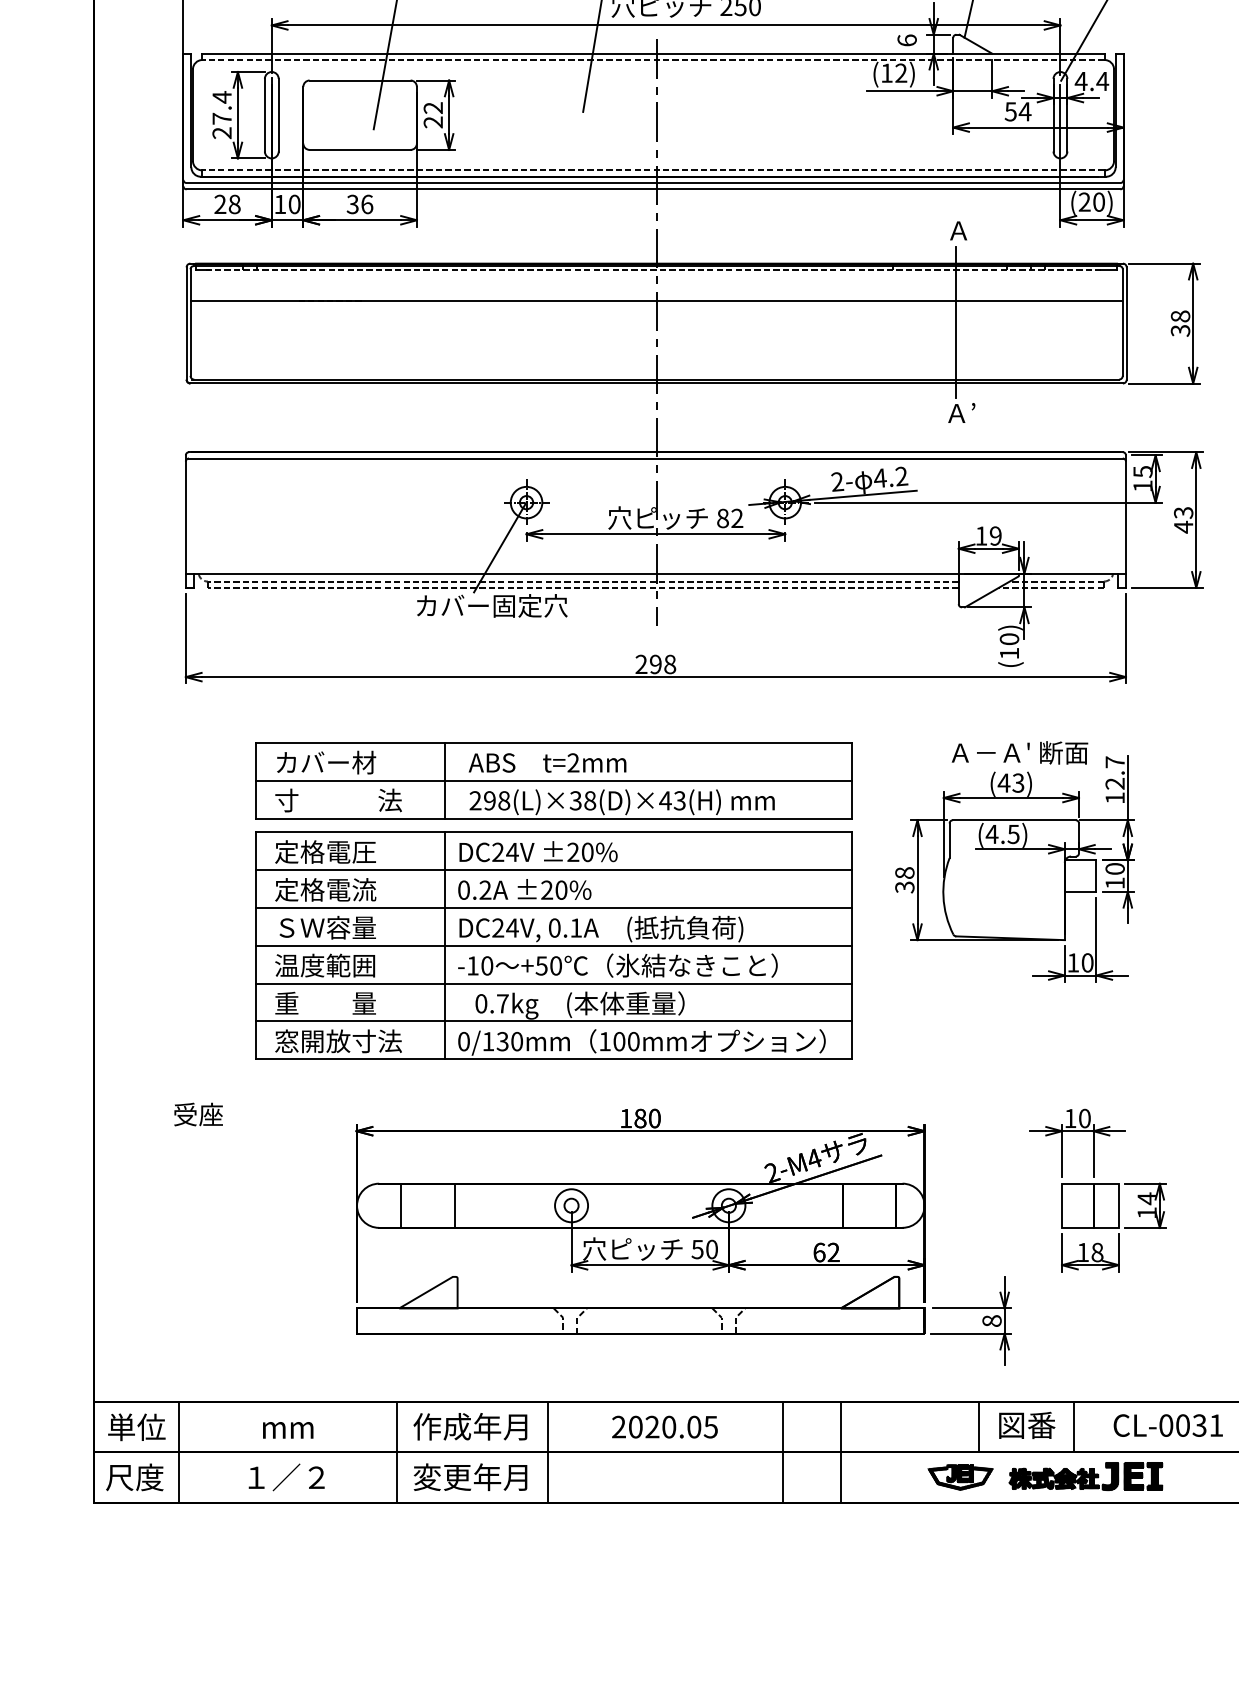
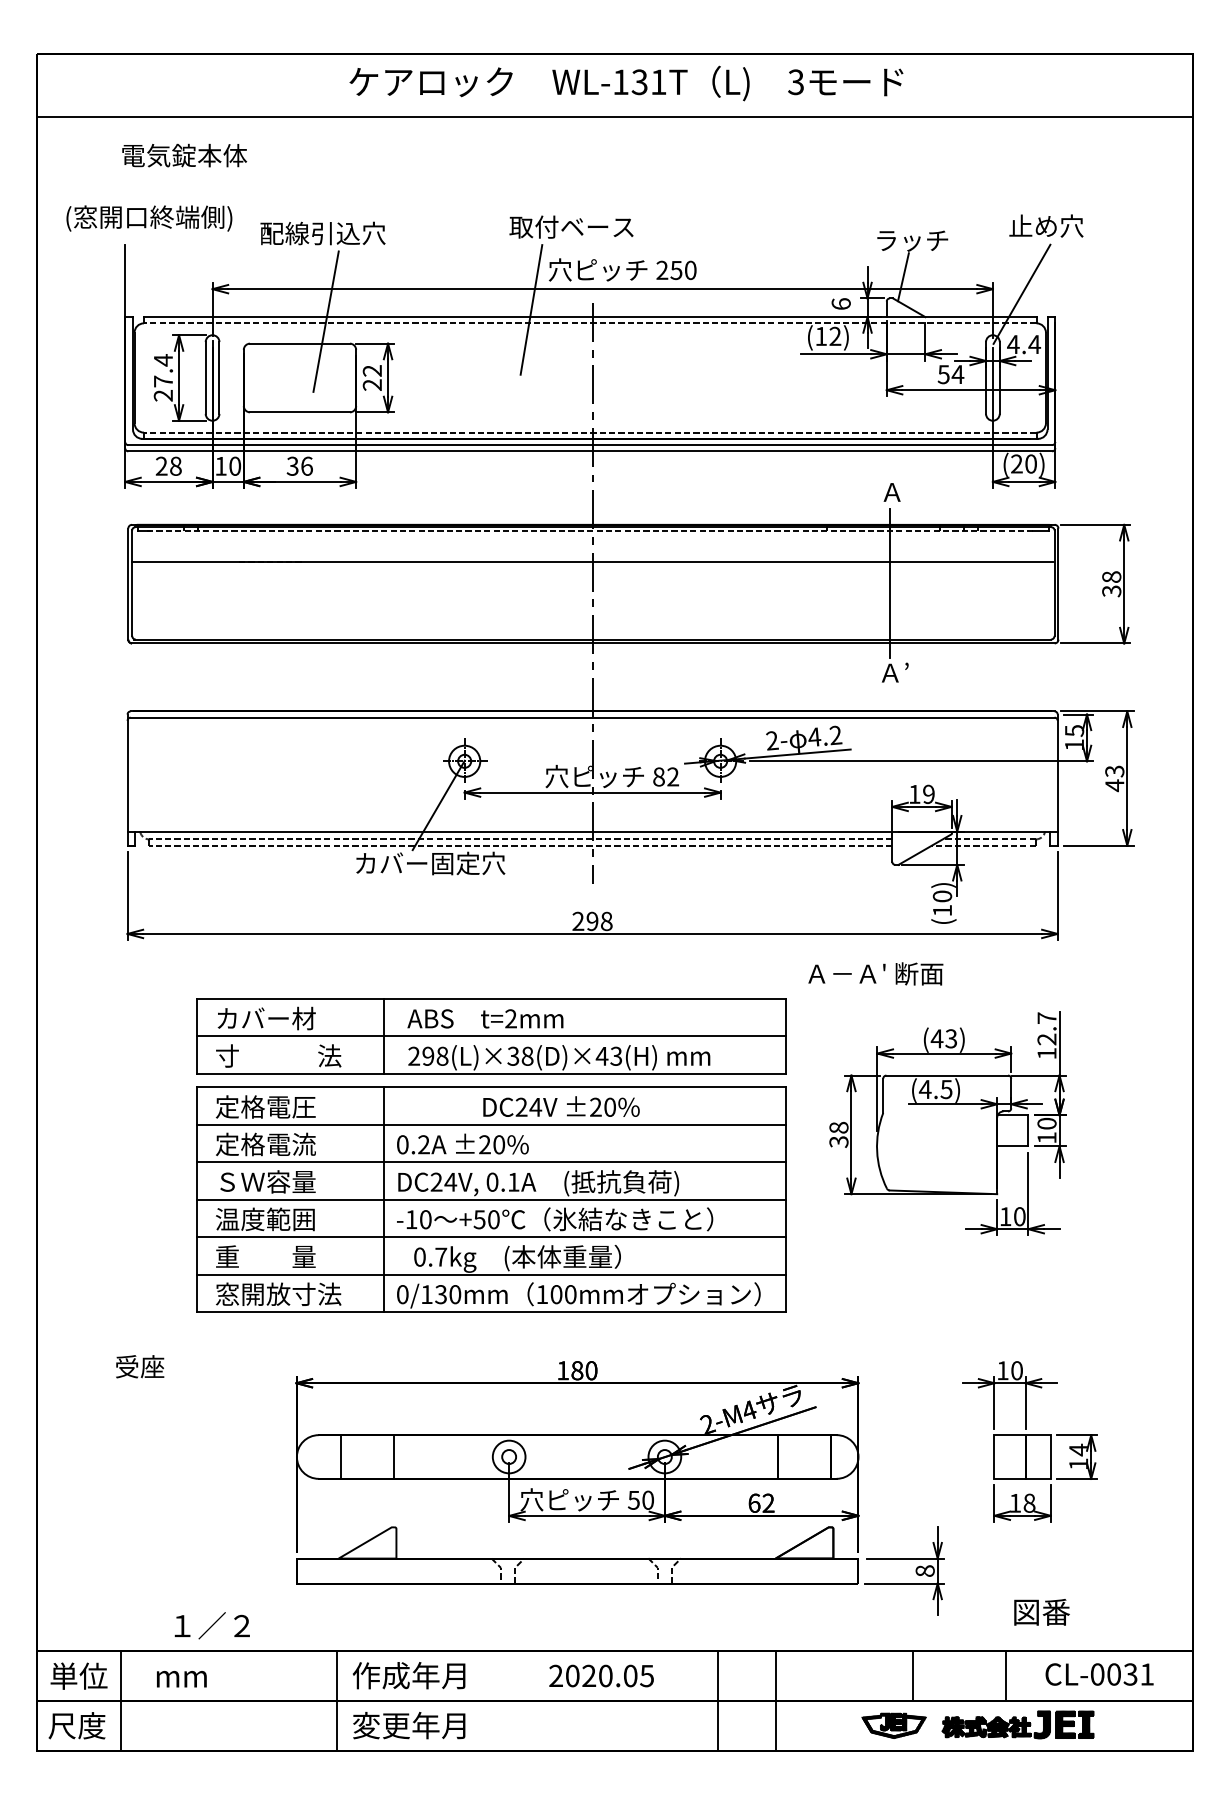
text: (1019, 752) -> (875, 973), moved
text: (538, 851) -> (561, 1106), moved
text: (1026, 1425) -> (1041, 1612), moved
text: (287, 1430) -> (181, 1679), moved
line: (547, 1451) -> (485, 1700), removed
text: (285, 1477) -> (211, 1625), moved

